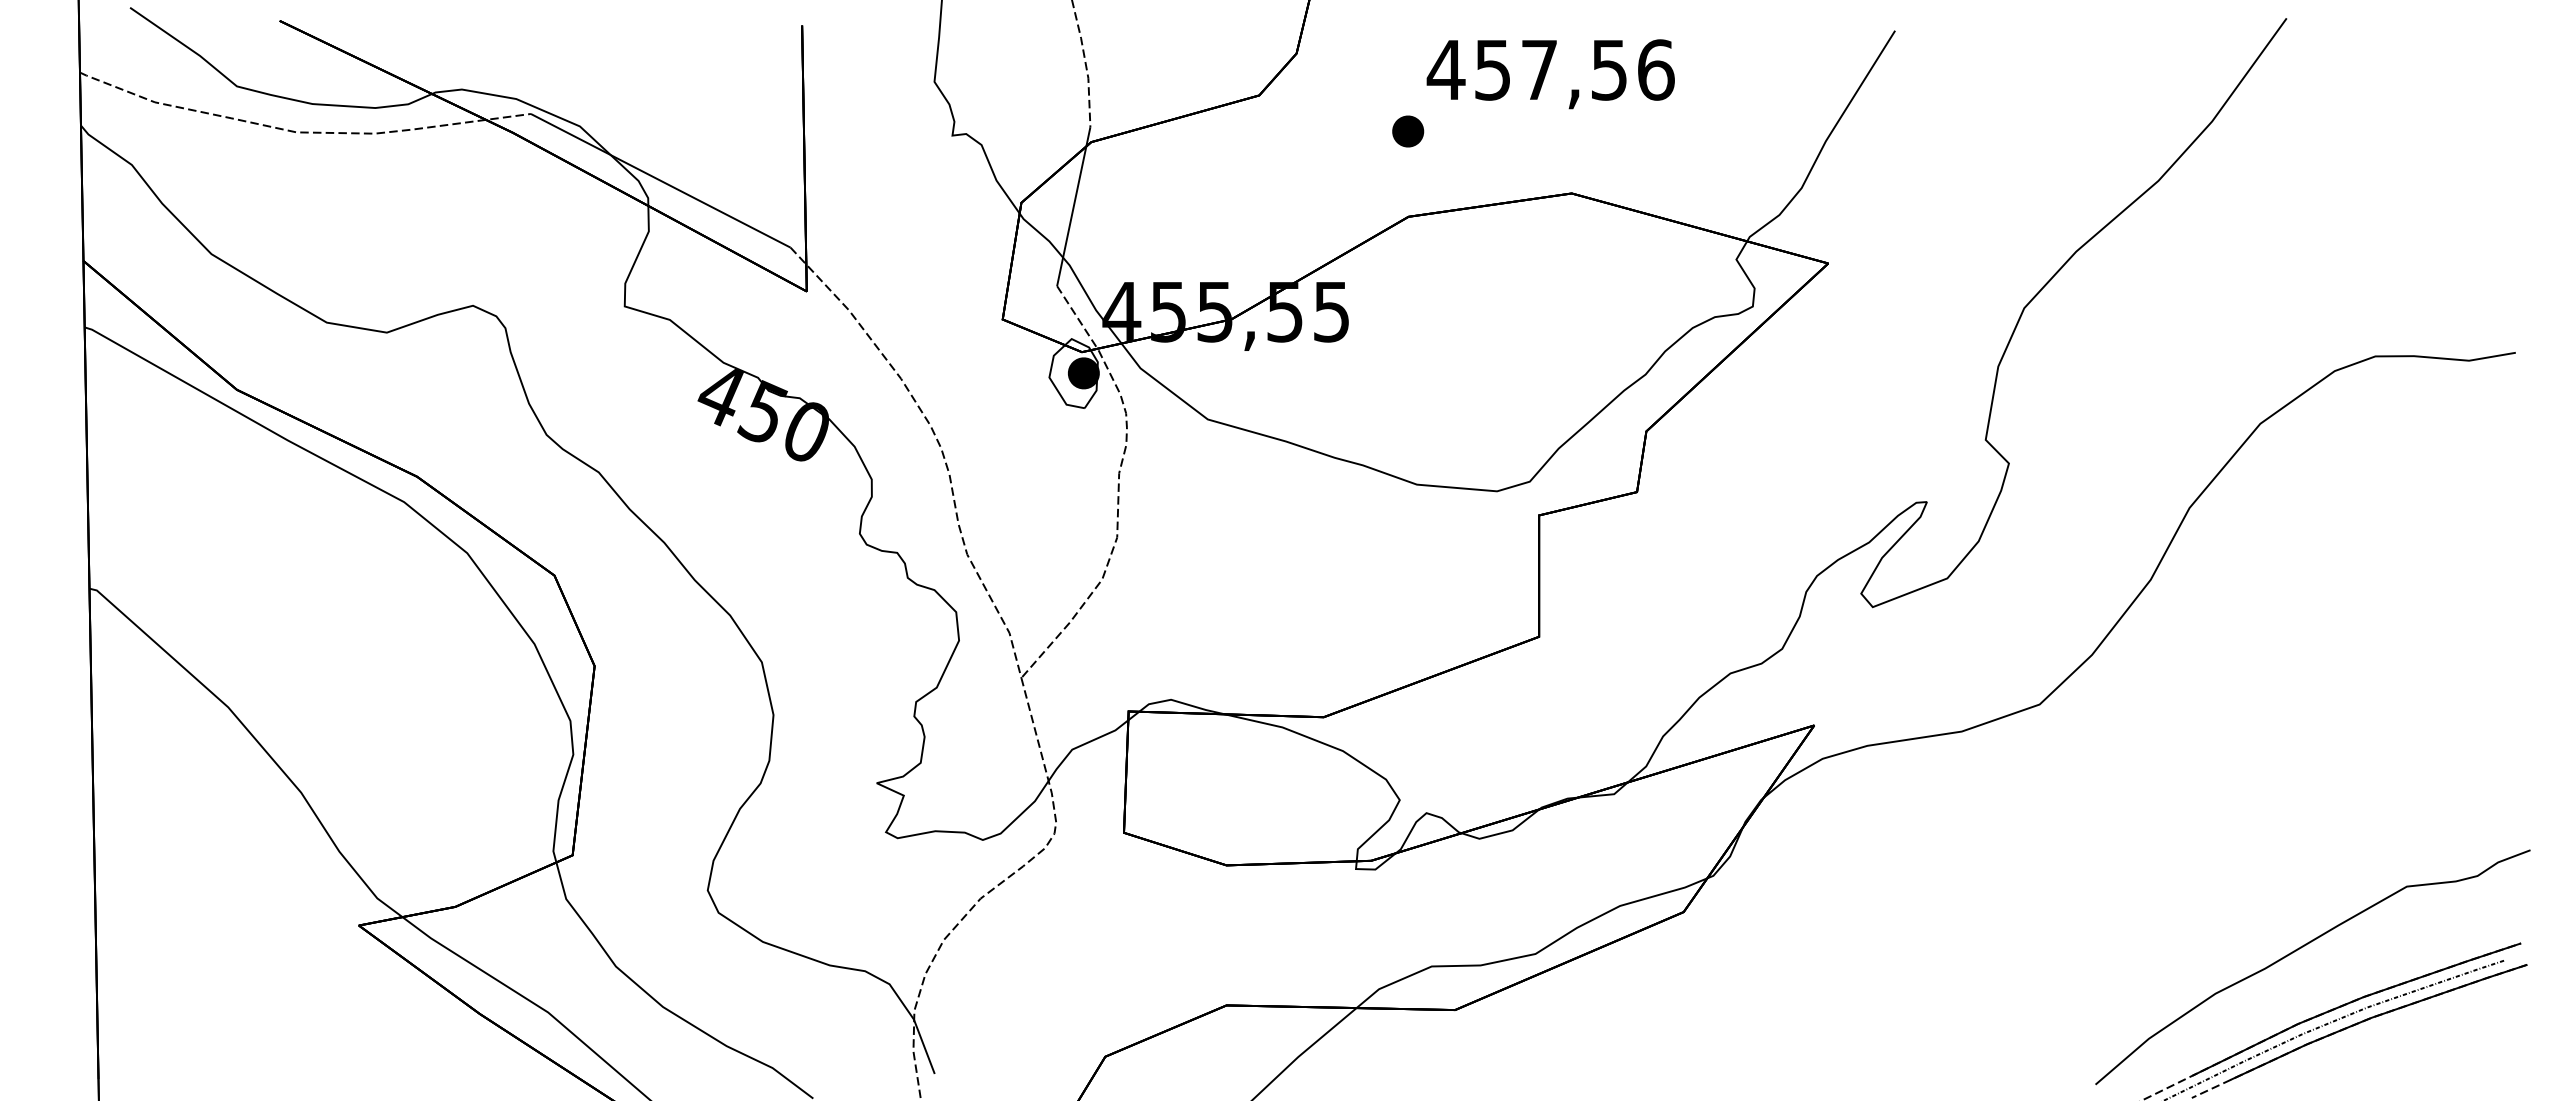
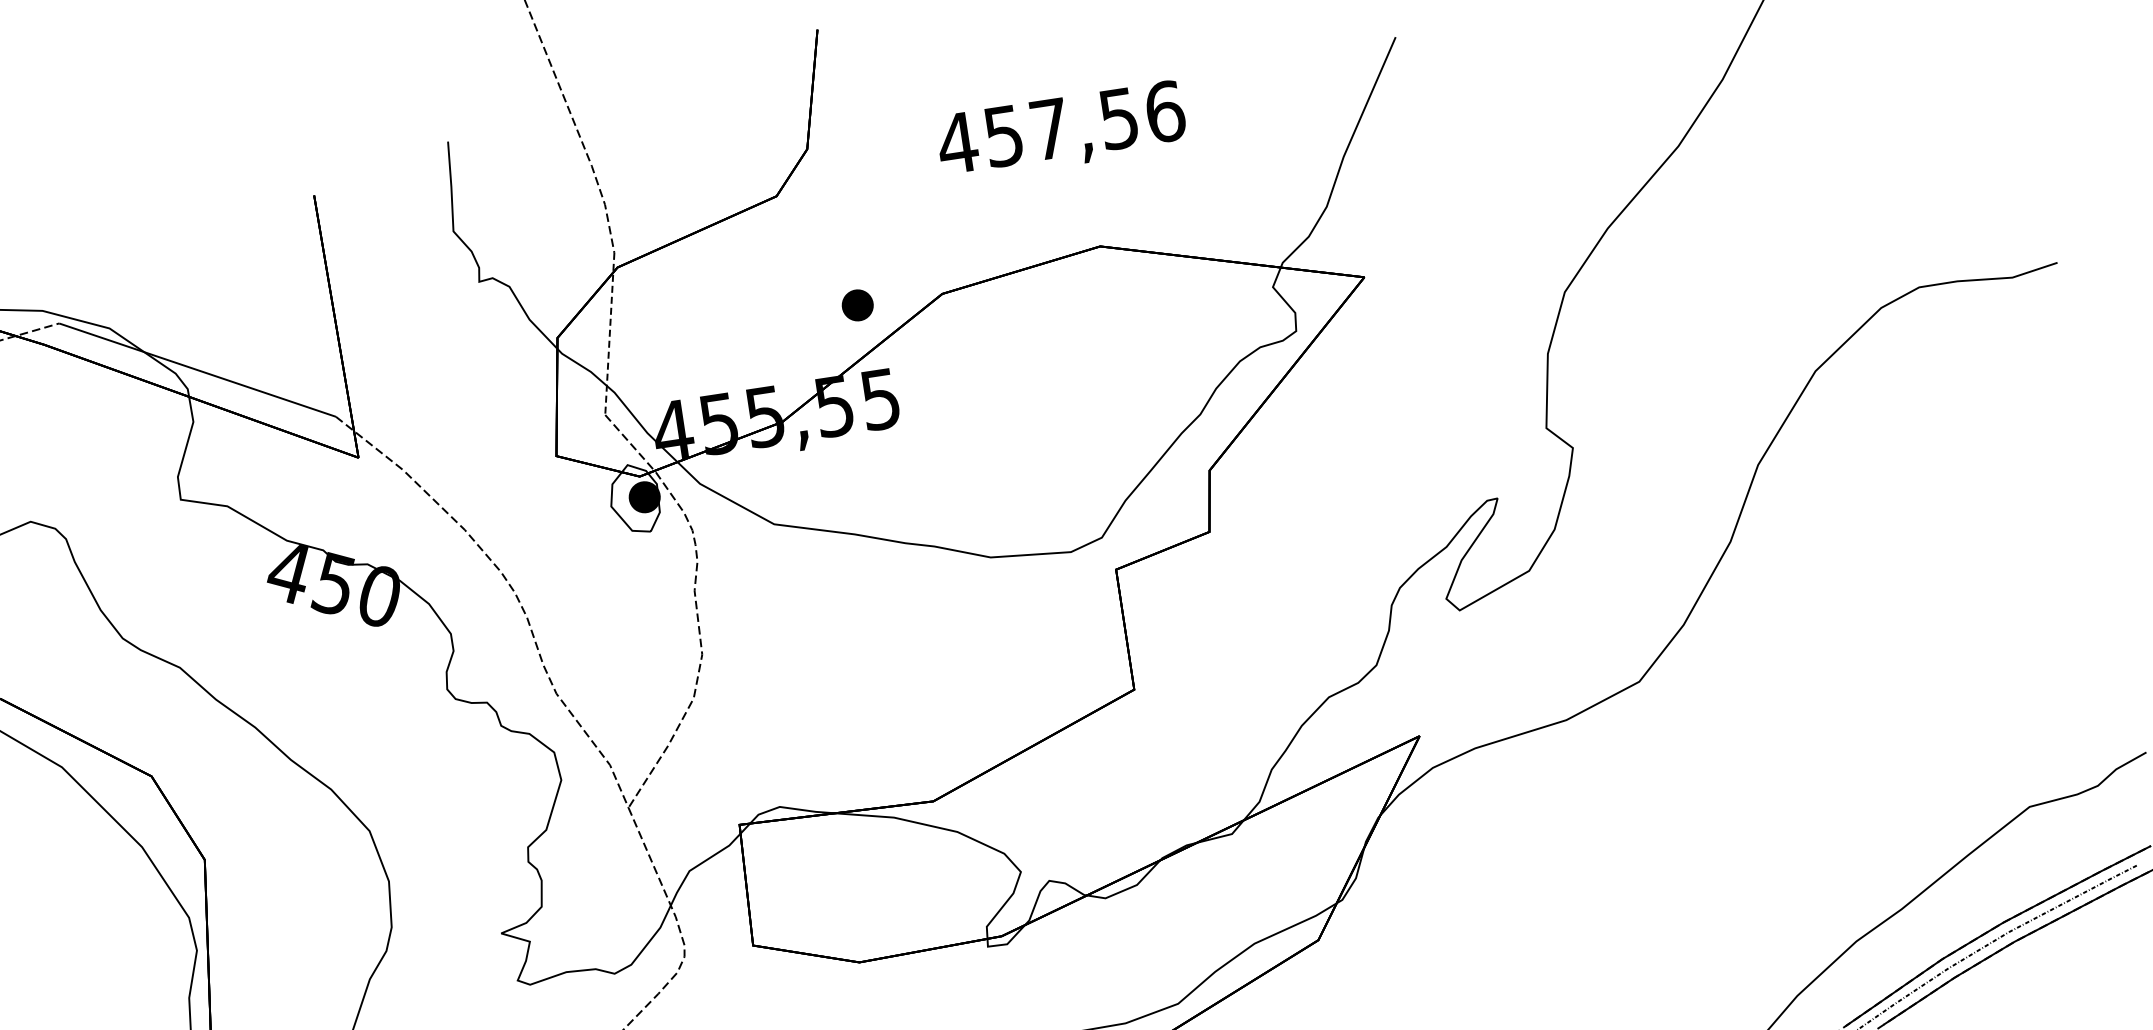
part: (1408, 131) -> (858, 305), moved
line: (1073, 207) -> (609, 334), solid -> dashed

